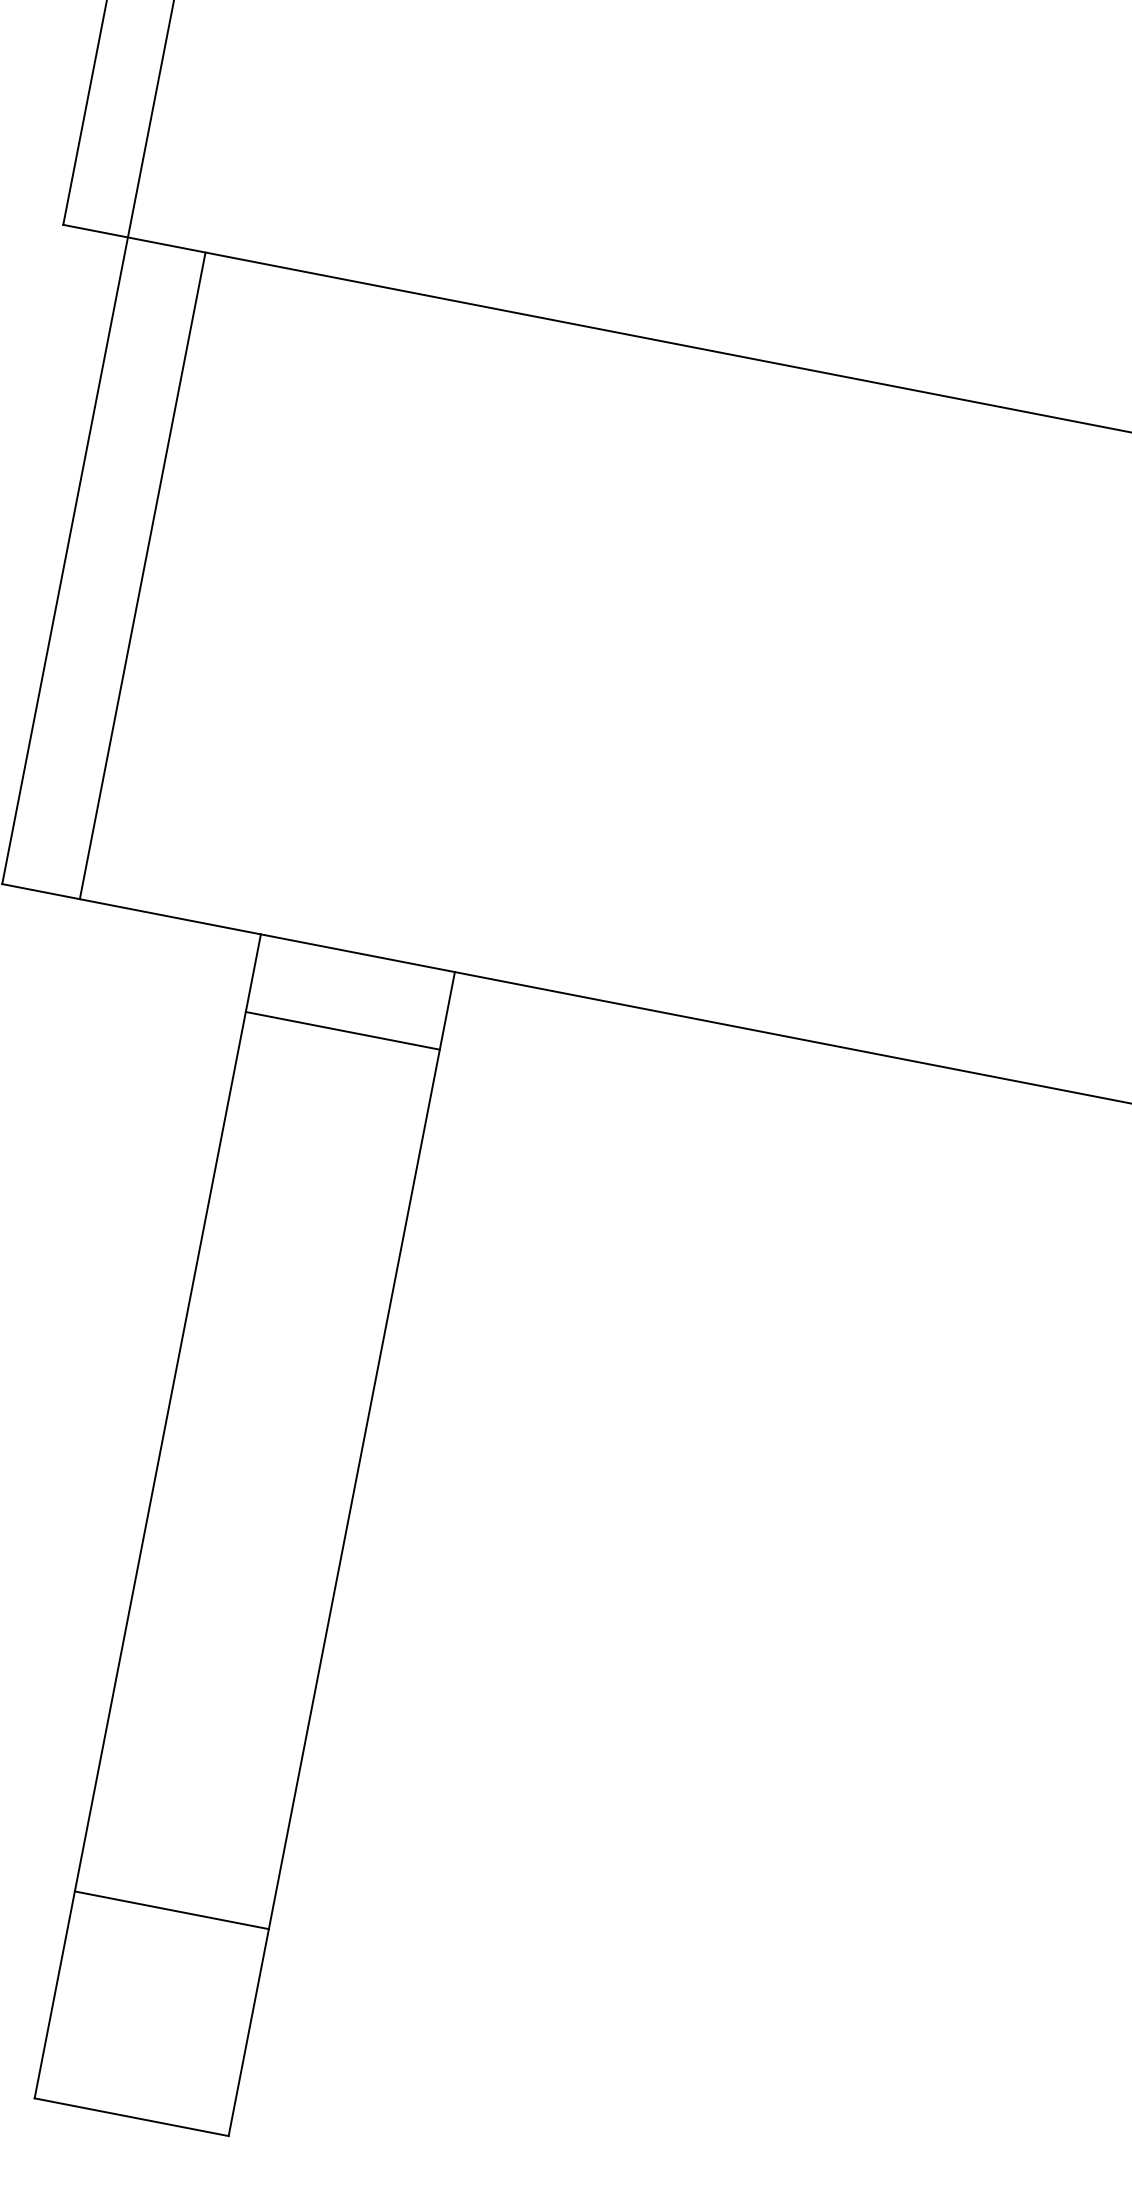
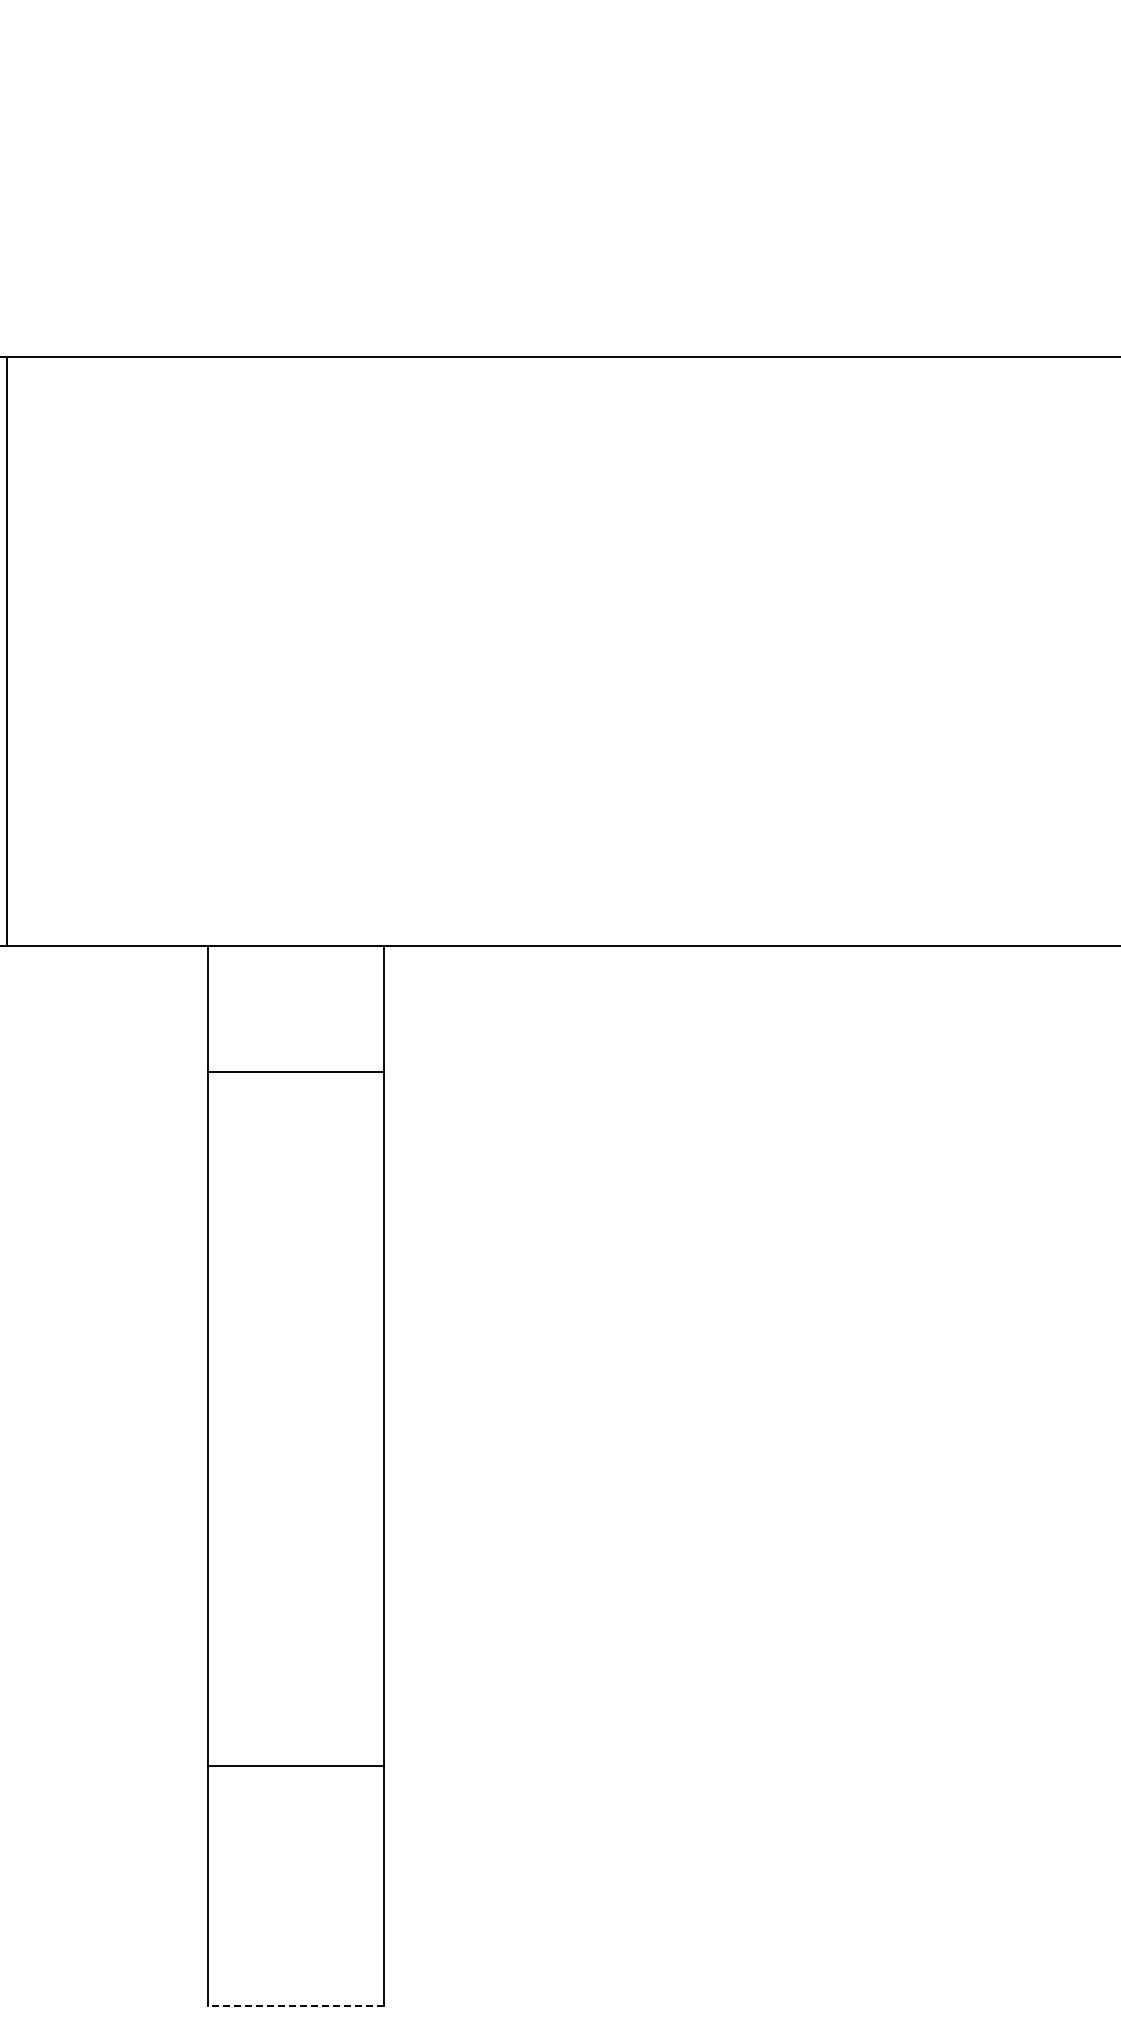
line: (142, 575) -> (6, 651), moved
line: (342, 1030) -> (295, 1071), moved
line: (171, 1910) -> (295, 1766), moved
line: (131, 2116) -> (295, 2005), solid -> dashed

